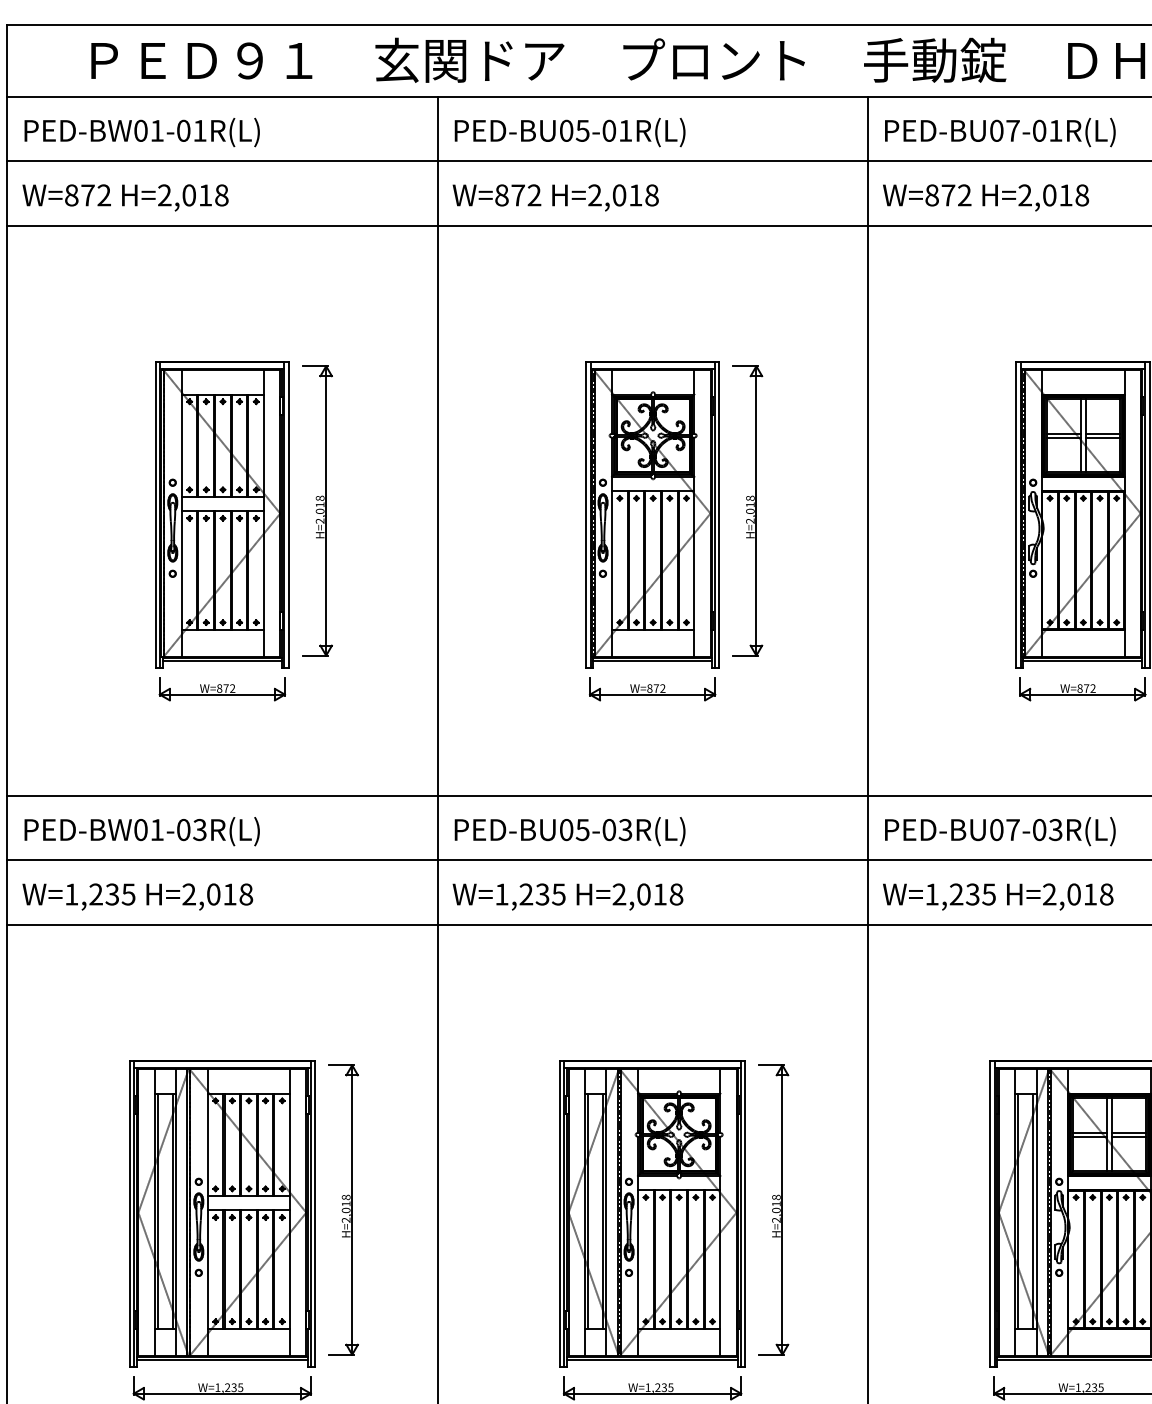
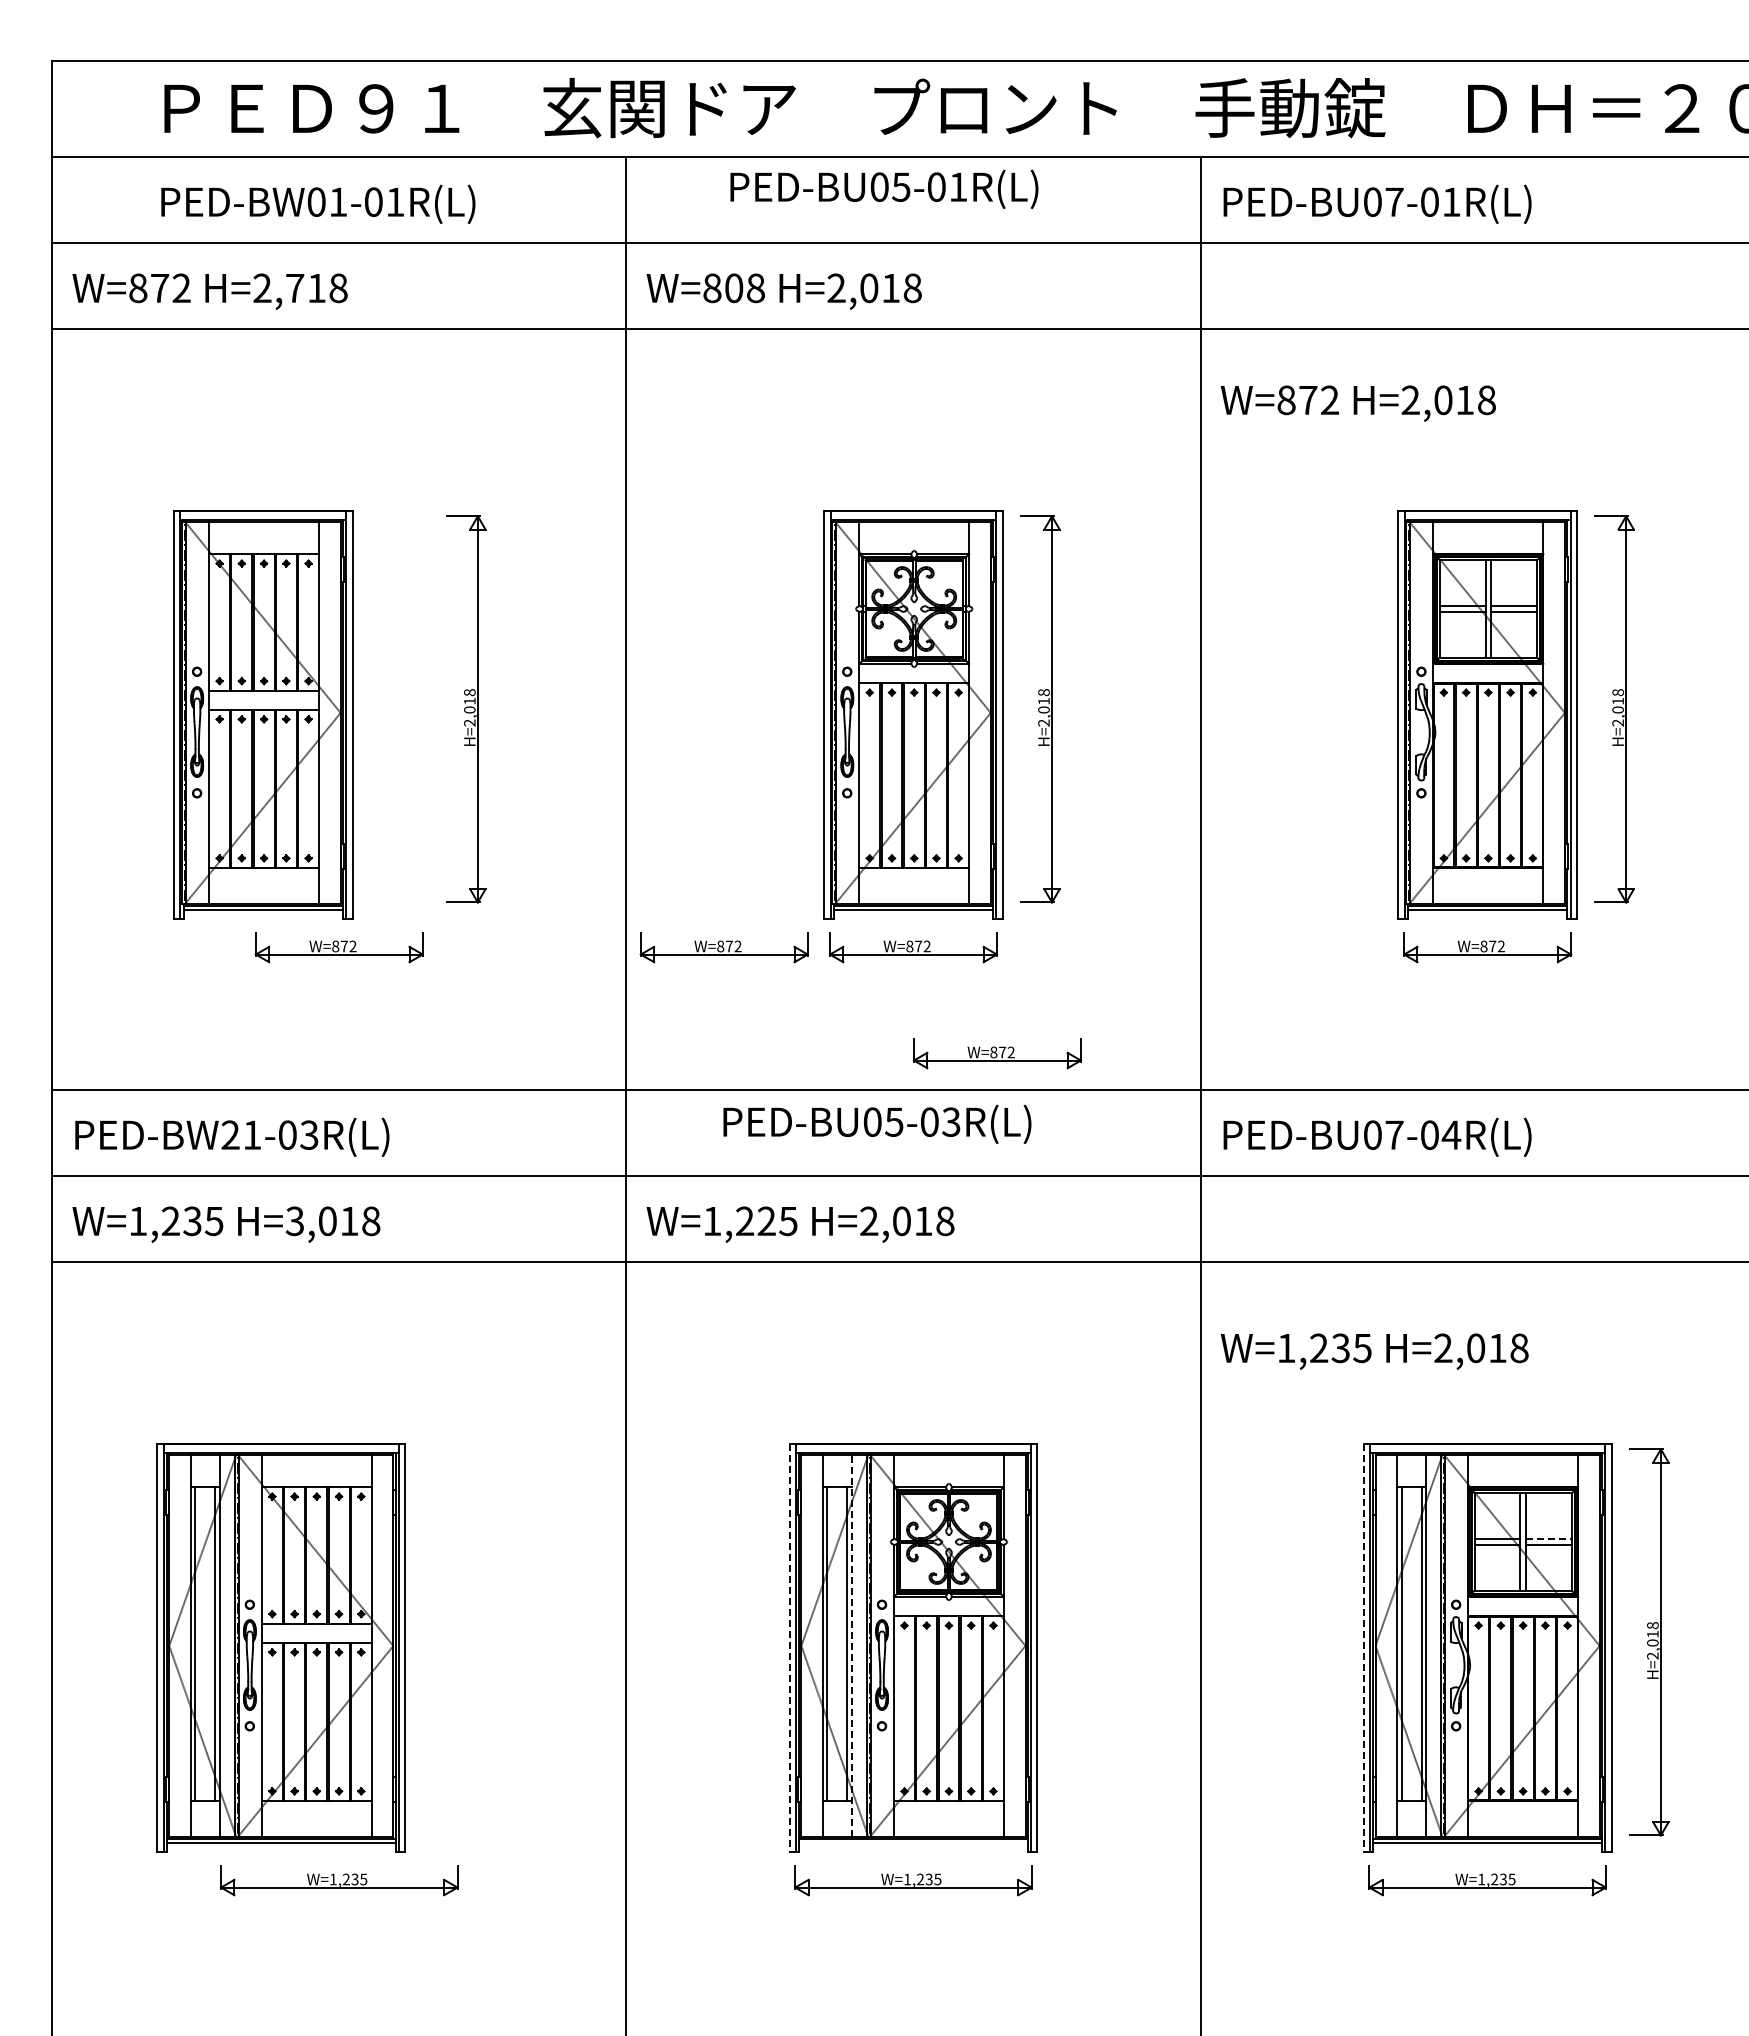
text: (142, 131) -> (318, 203), moved
text: (570, 131) -> (884, 188), moved
text: (189, 195) -> (295, 288), H=2,018 -> H=2,718
text: (525, 195) -> (744, 288), W=872 -> W=808
text: (985, 197) -> (1357, 403), moved
part: (222, 514) -> (263, 714), moved
part: (510, 689) -> (723, 947), added
part: (715, 768) -> (997, 1053), added
text: (140, 829) -> (230, 1134), PED-BW01-03R(L) -> PED-BW21-03R(L)
text: (1055, 829) -> (1451, 1134), PED-BU07-03R(L) -> PED-BU07-04R(L)
text: (570, 830) -> (877, 1123), moved
text: (188, 894) -> (294, 1221), H=2,018 -> H=3,018
text: (542, 894) -> (766, 1221), W=1,235 -> W=1,225
text: (998, 896) -> (1374, 1351), moved
line: (1128, 1132) -> (1548, 1539), solid -> dashed
part: (343, 1210) -> (500, 1642), removed
part: (774, 1210) -> (1075, 1642), removed
line: (606, 1212) -> (851, 1645), solid -> dashed
part: (221, 1213) -> (280, 1647), moved
line: (559, 1214) -> (789, 1648), solid -> dashed
line: (989, 1214) -> (1363, 1648), solid -> dashed
line: (652, 1359) -> (913, 1842), removed

